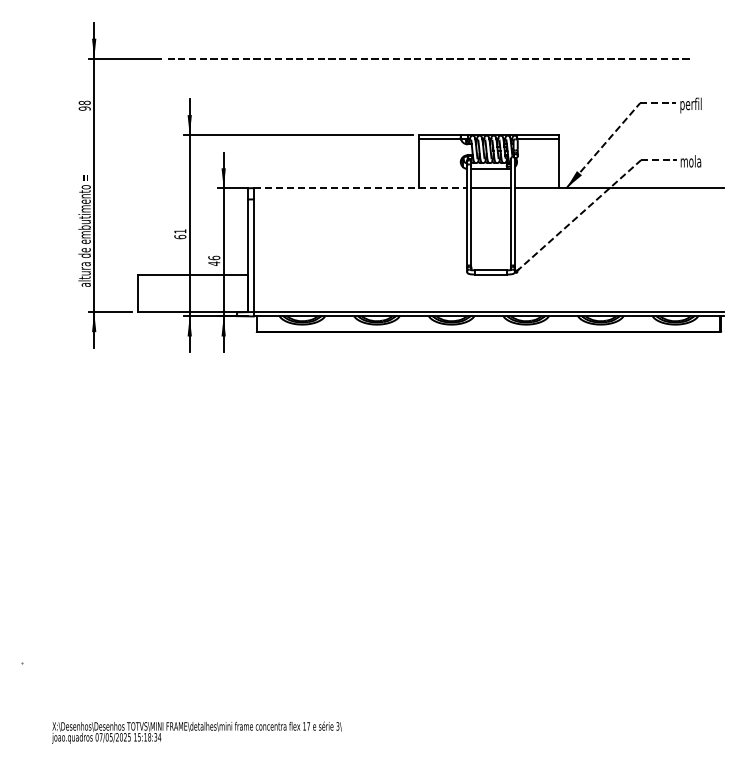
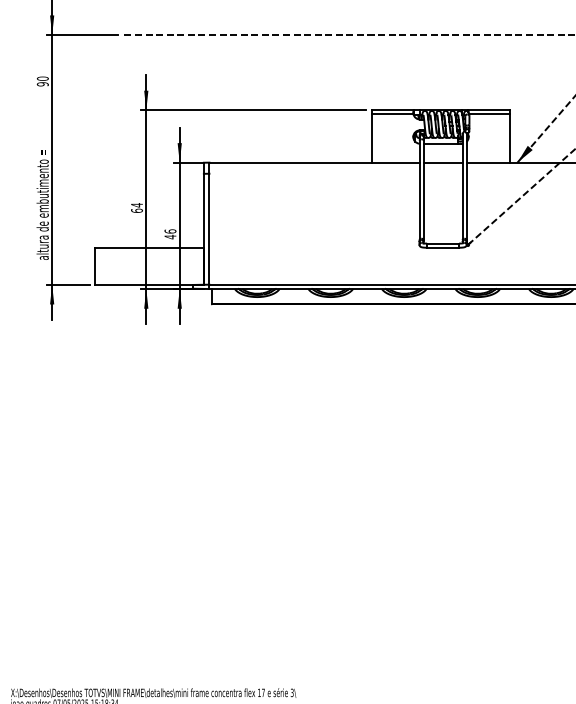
text: (84, 102) -> (42, 78), 98 -> 90
line: (360, 188) -> (314, 162), dashed -> solid
text: (180, 231) -> (137, 205), 61 -> 64

